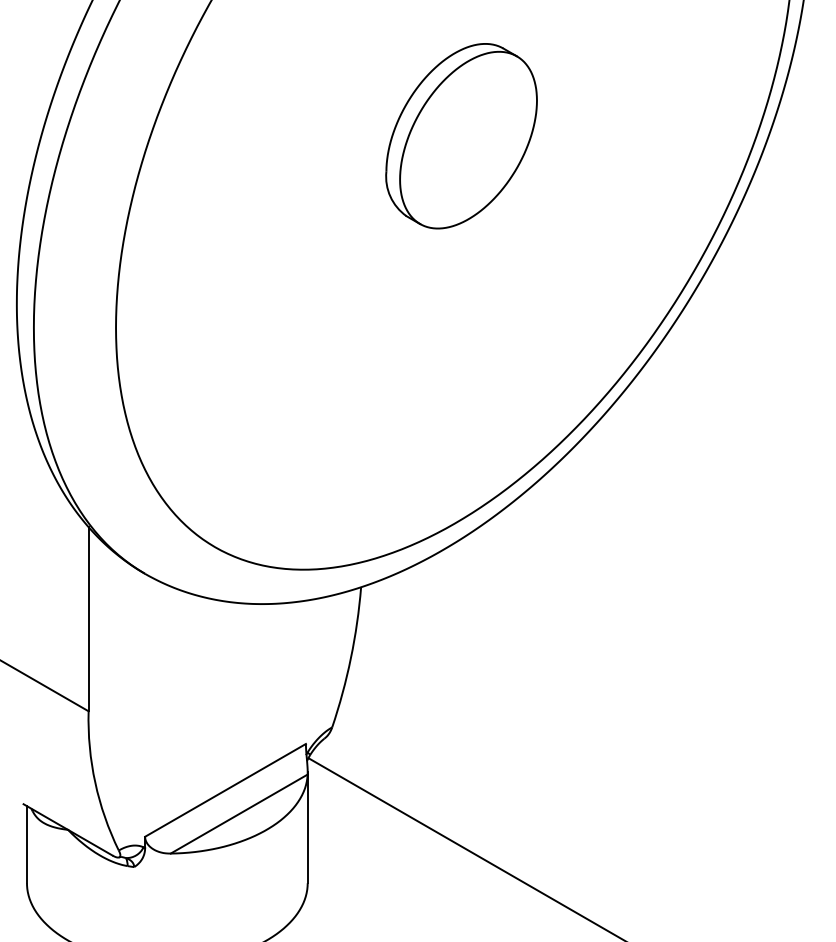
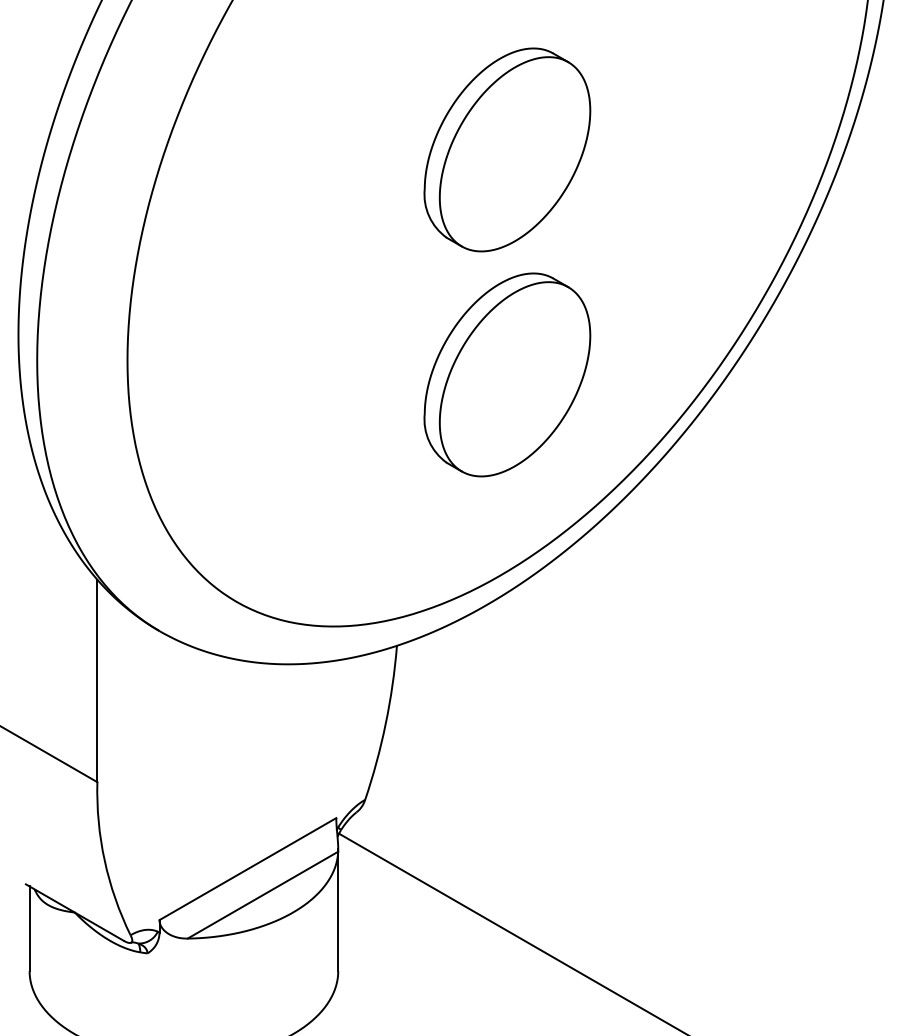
part: (461, 340) -> (507, 374), added

